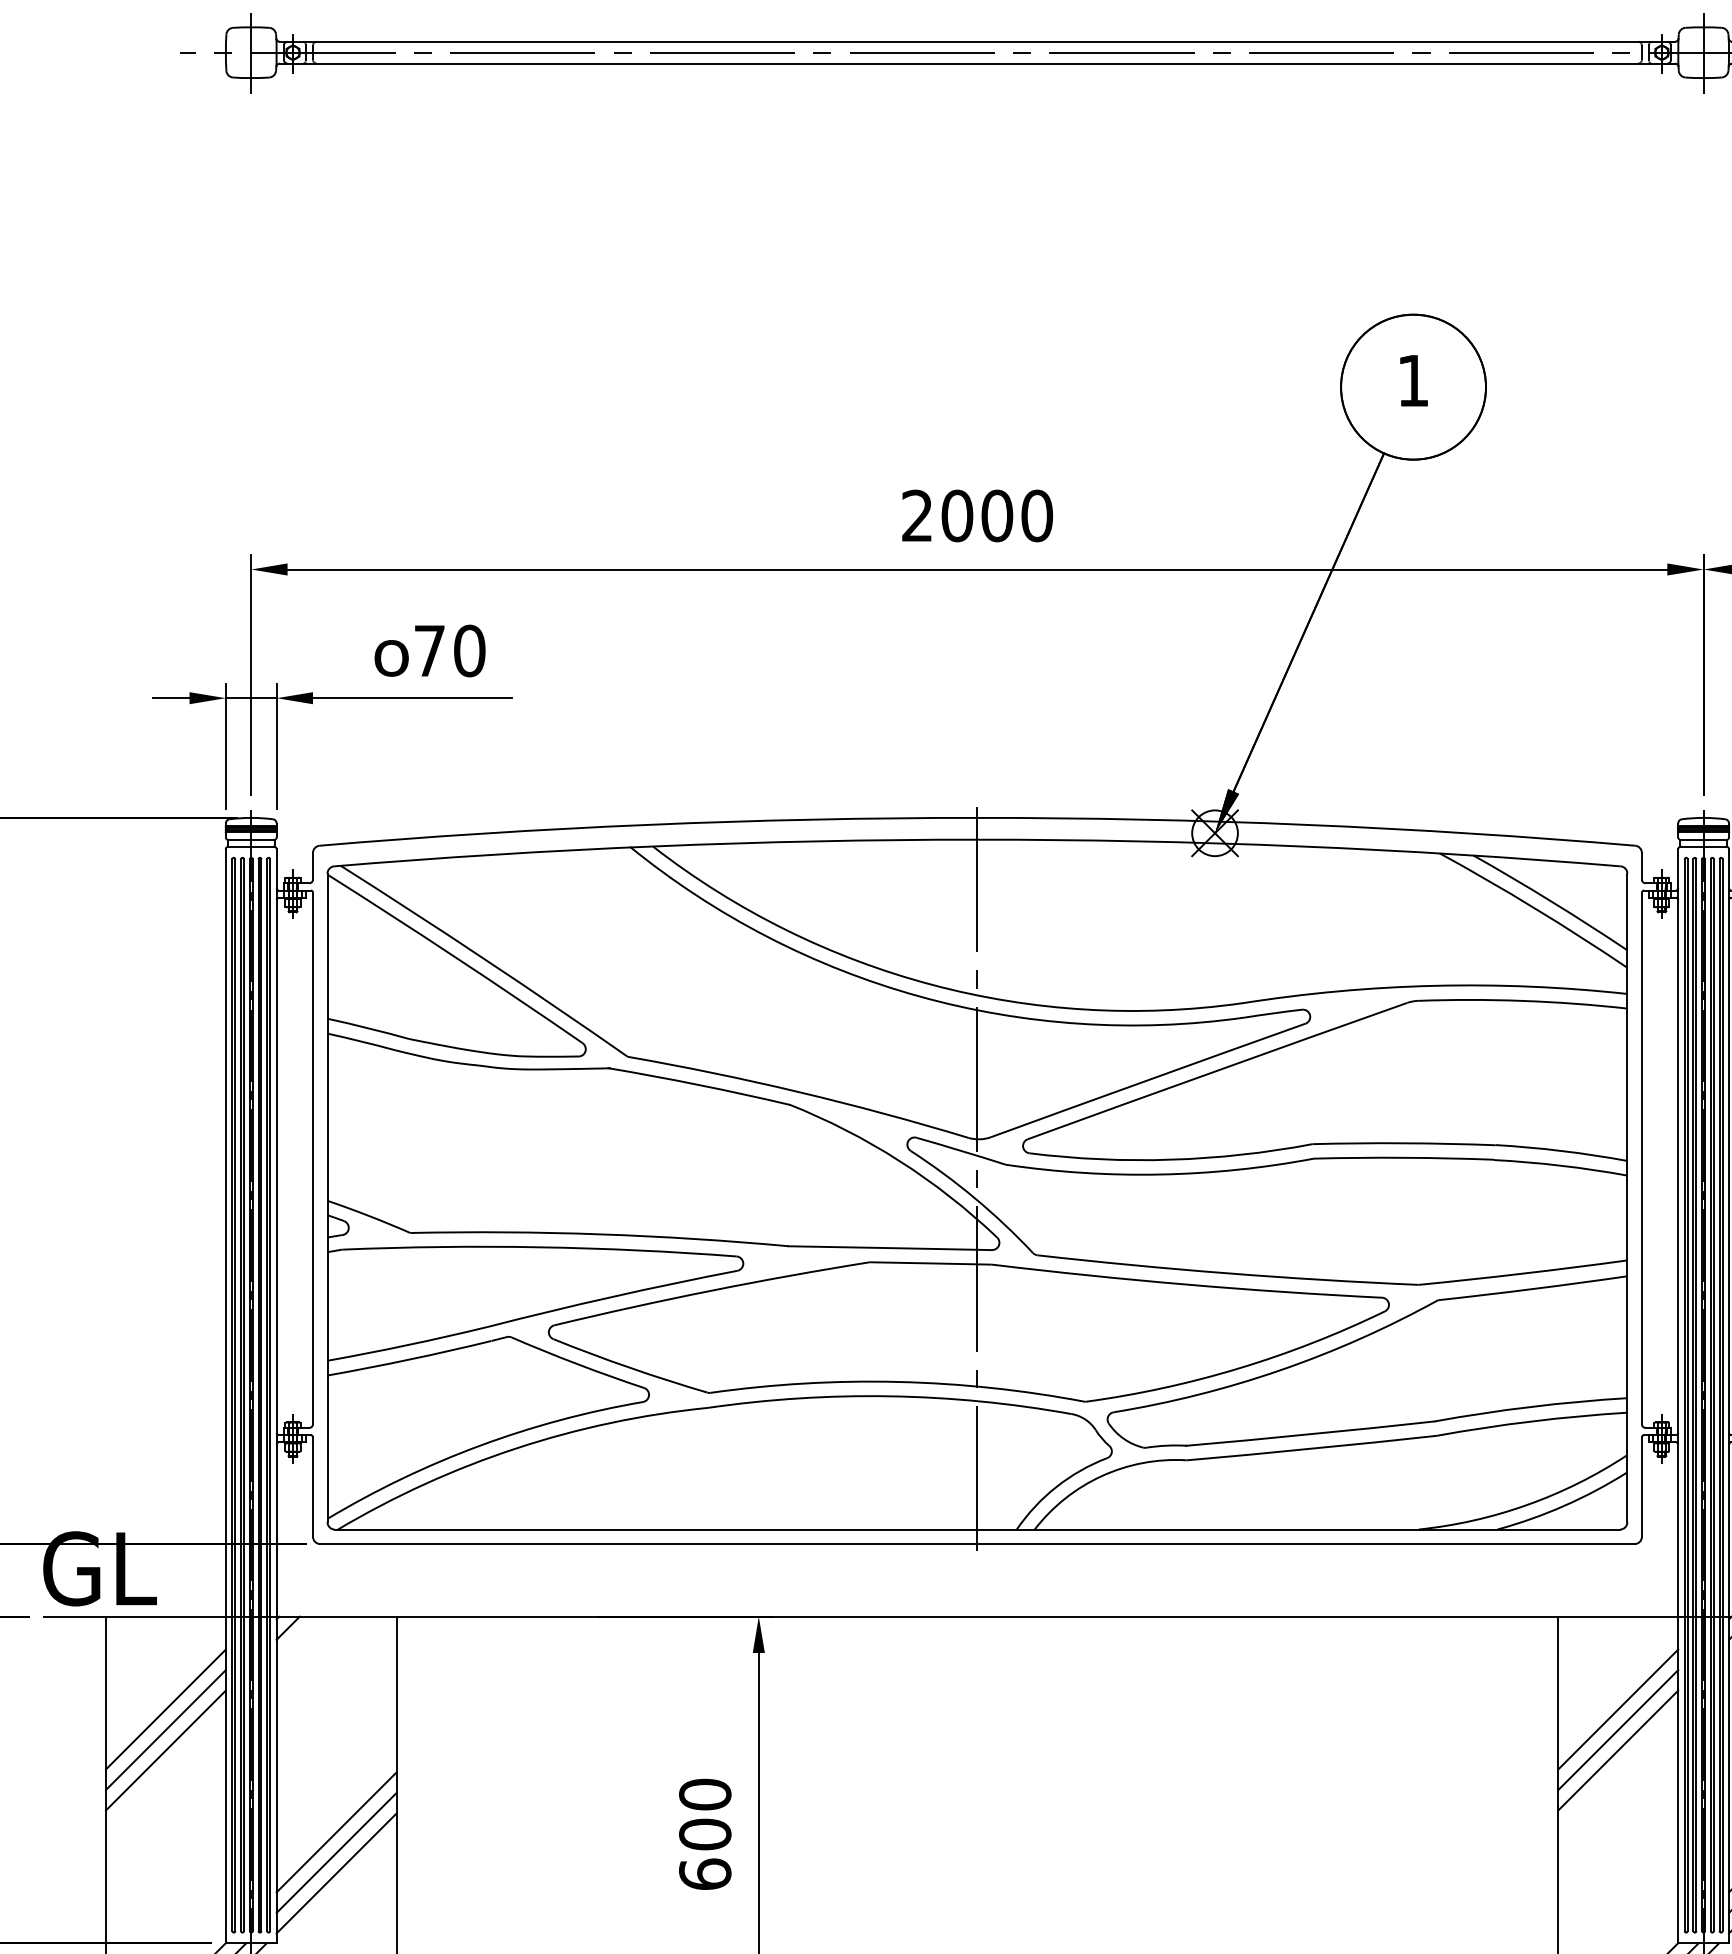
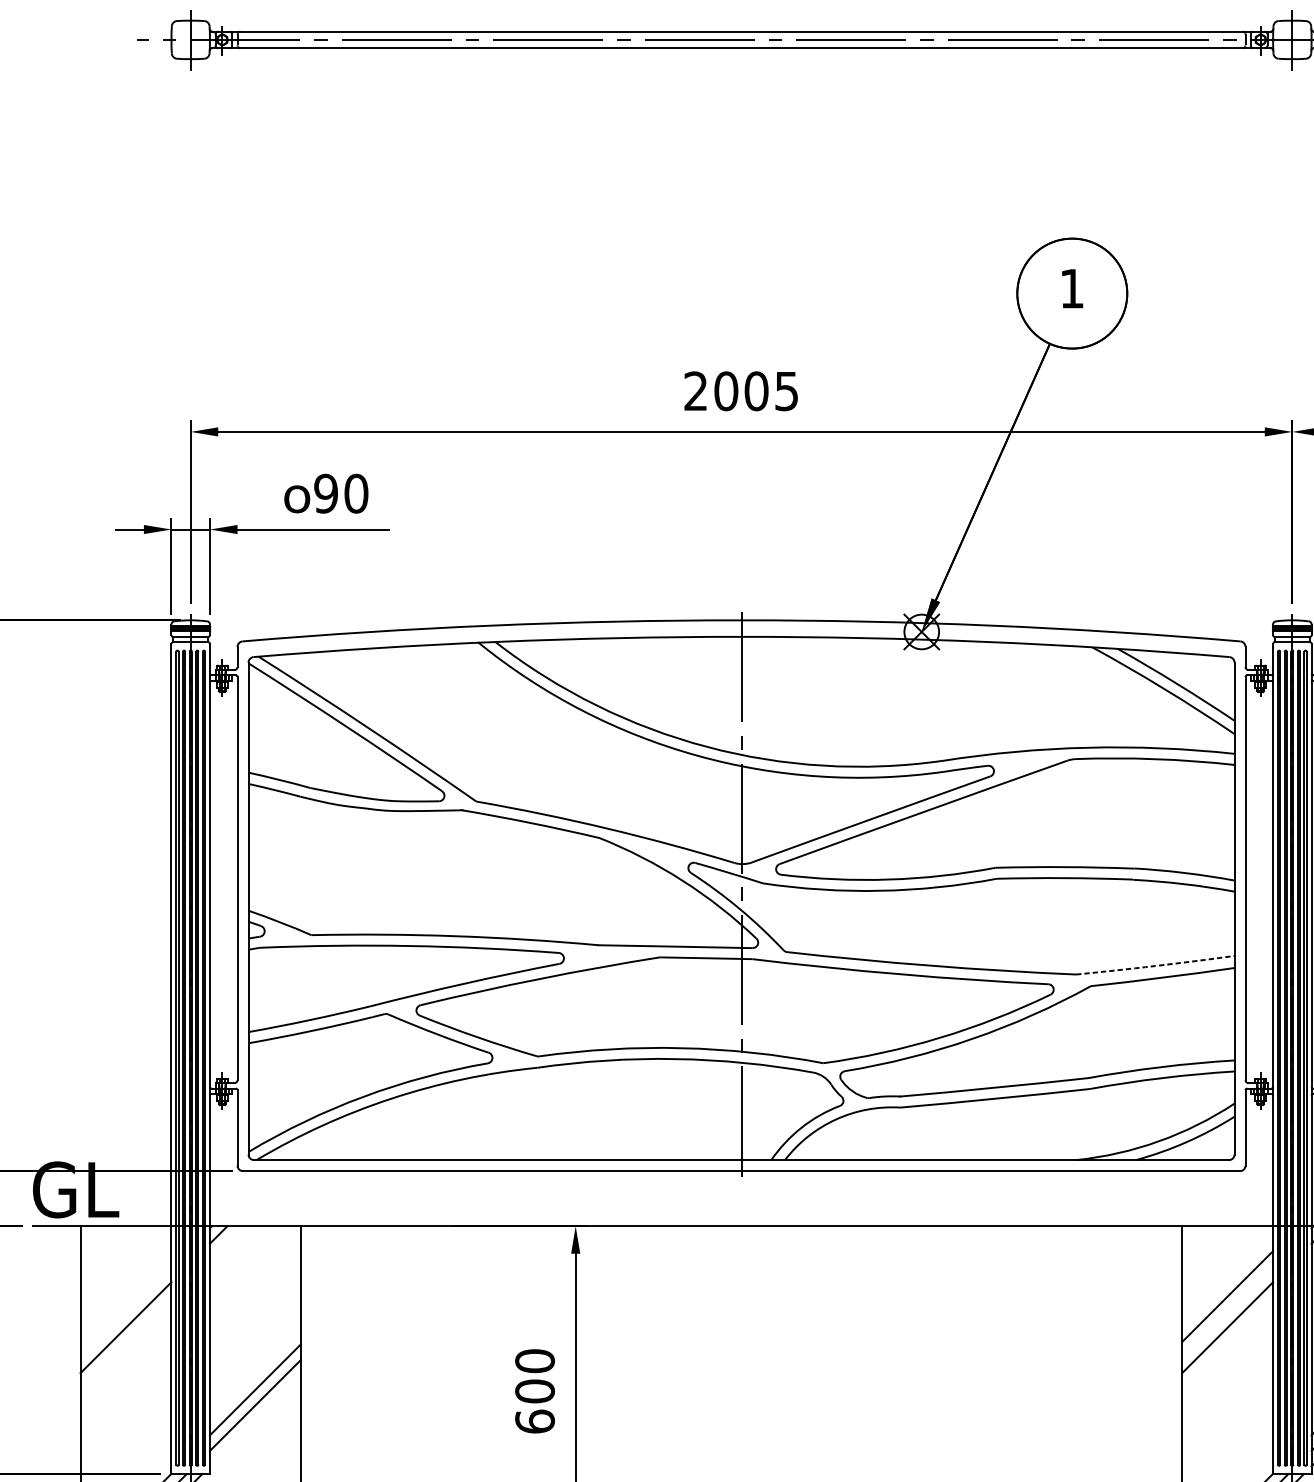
text: (1037, 515) -> (787, 390), 2000 -> 2005
text: (429, 650) -> (325, 493), 70 -> 90
arc: (1523, 1273) -> (1155, 965), solid -> dashed
line: (165, 1709) -> (125, 1296), removed
line: (165, 1729) -> (125, 1311), removed
line: (1618, 1729) -> (1227, 1311), removed
line: (336, 1873) -> (255, 1420), removed

